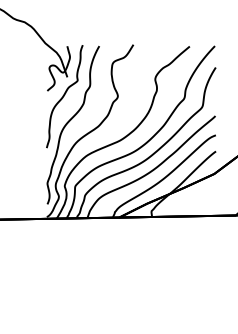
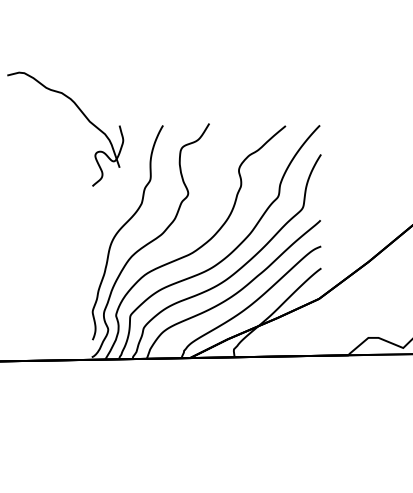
curve: (65, 95) -> (116, 192), removed

